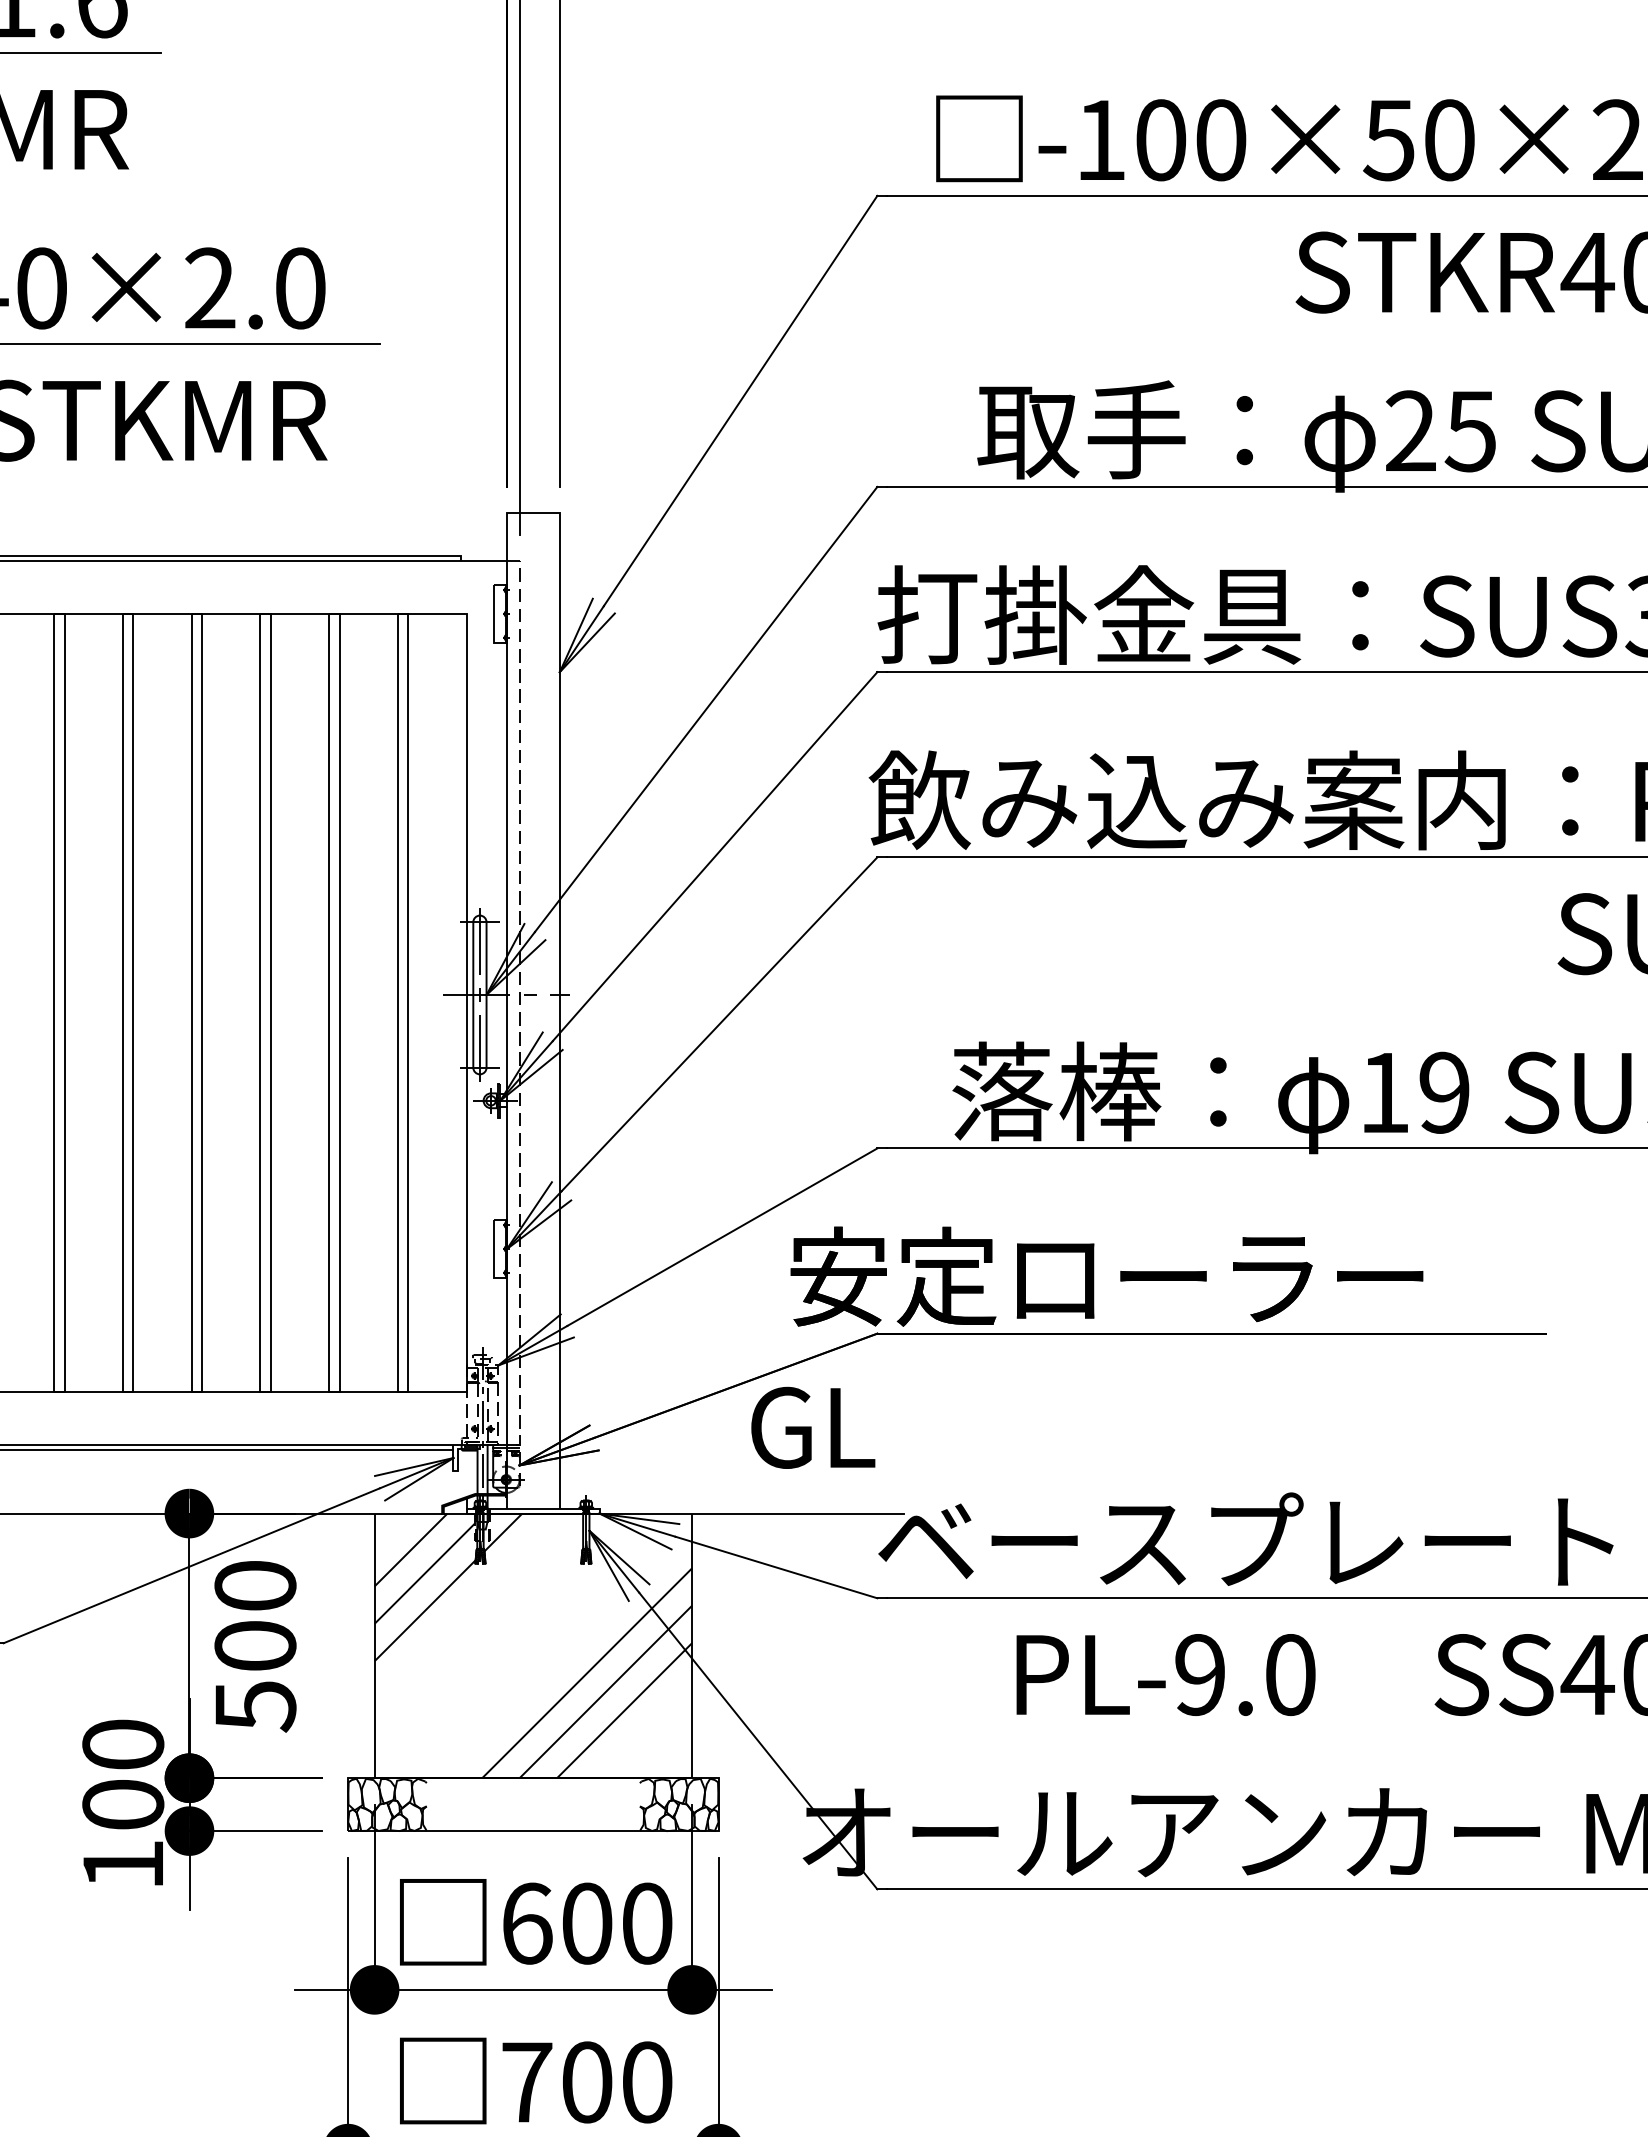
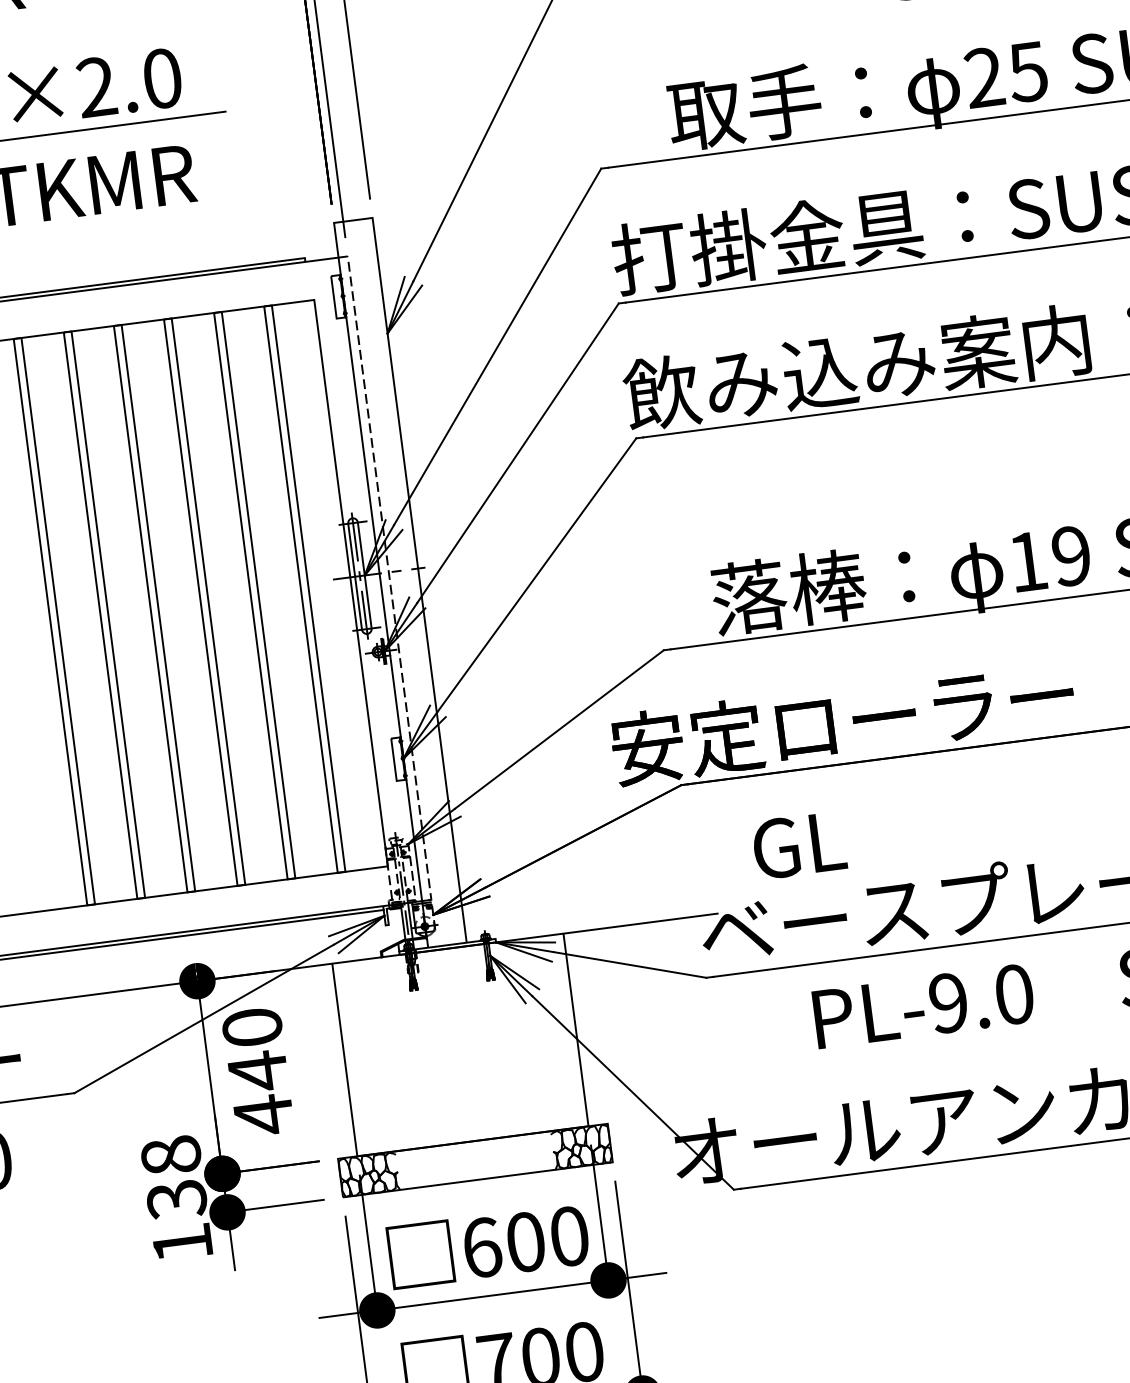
text: (813, 1427) -> (799, 845), moved
hatch: (533, 1645) -> (460, 1044), removed
text: (255, 1676) -> (260, 1093), 500 -> 440
text: (123, 1775) -> (174, 1178), 100 -> 138

